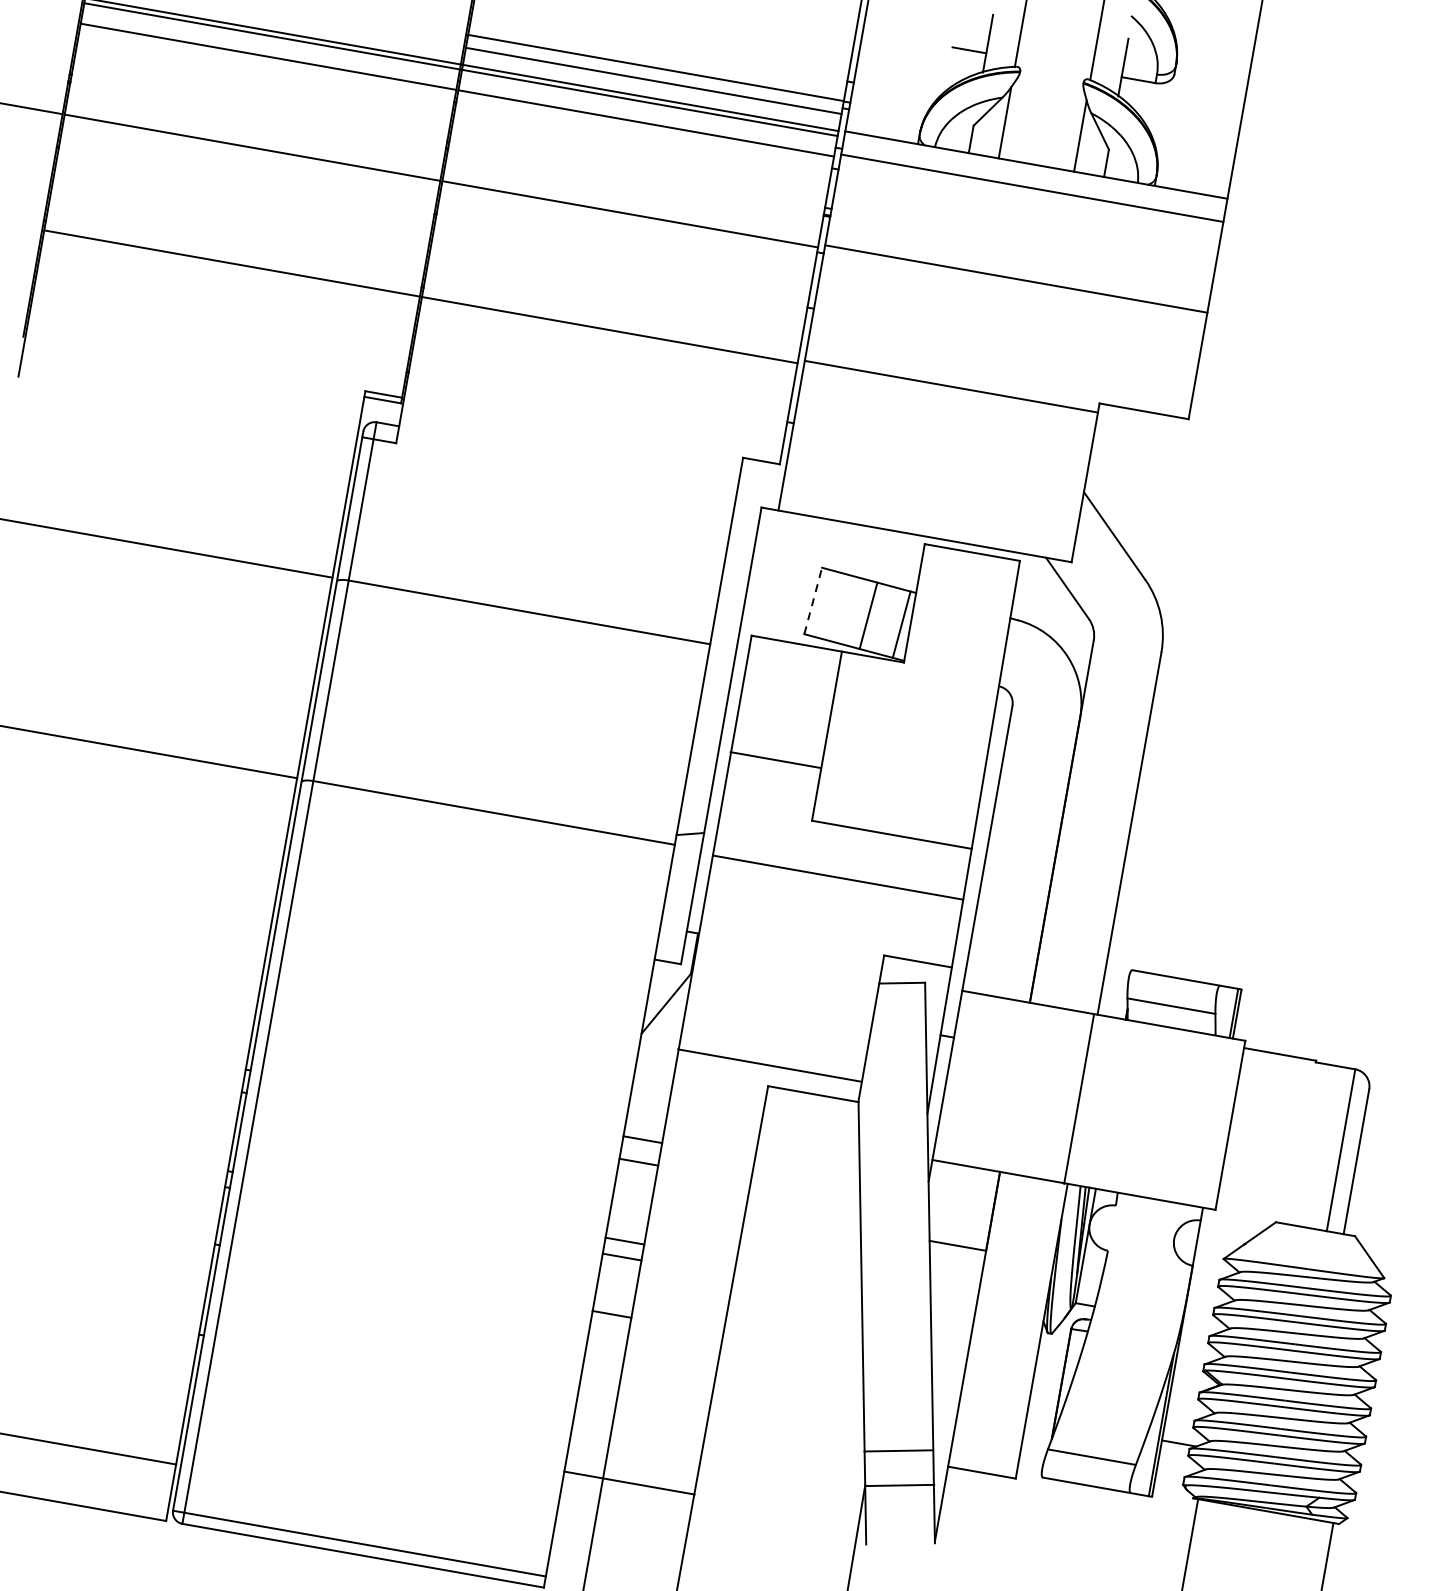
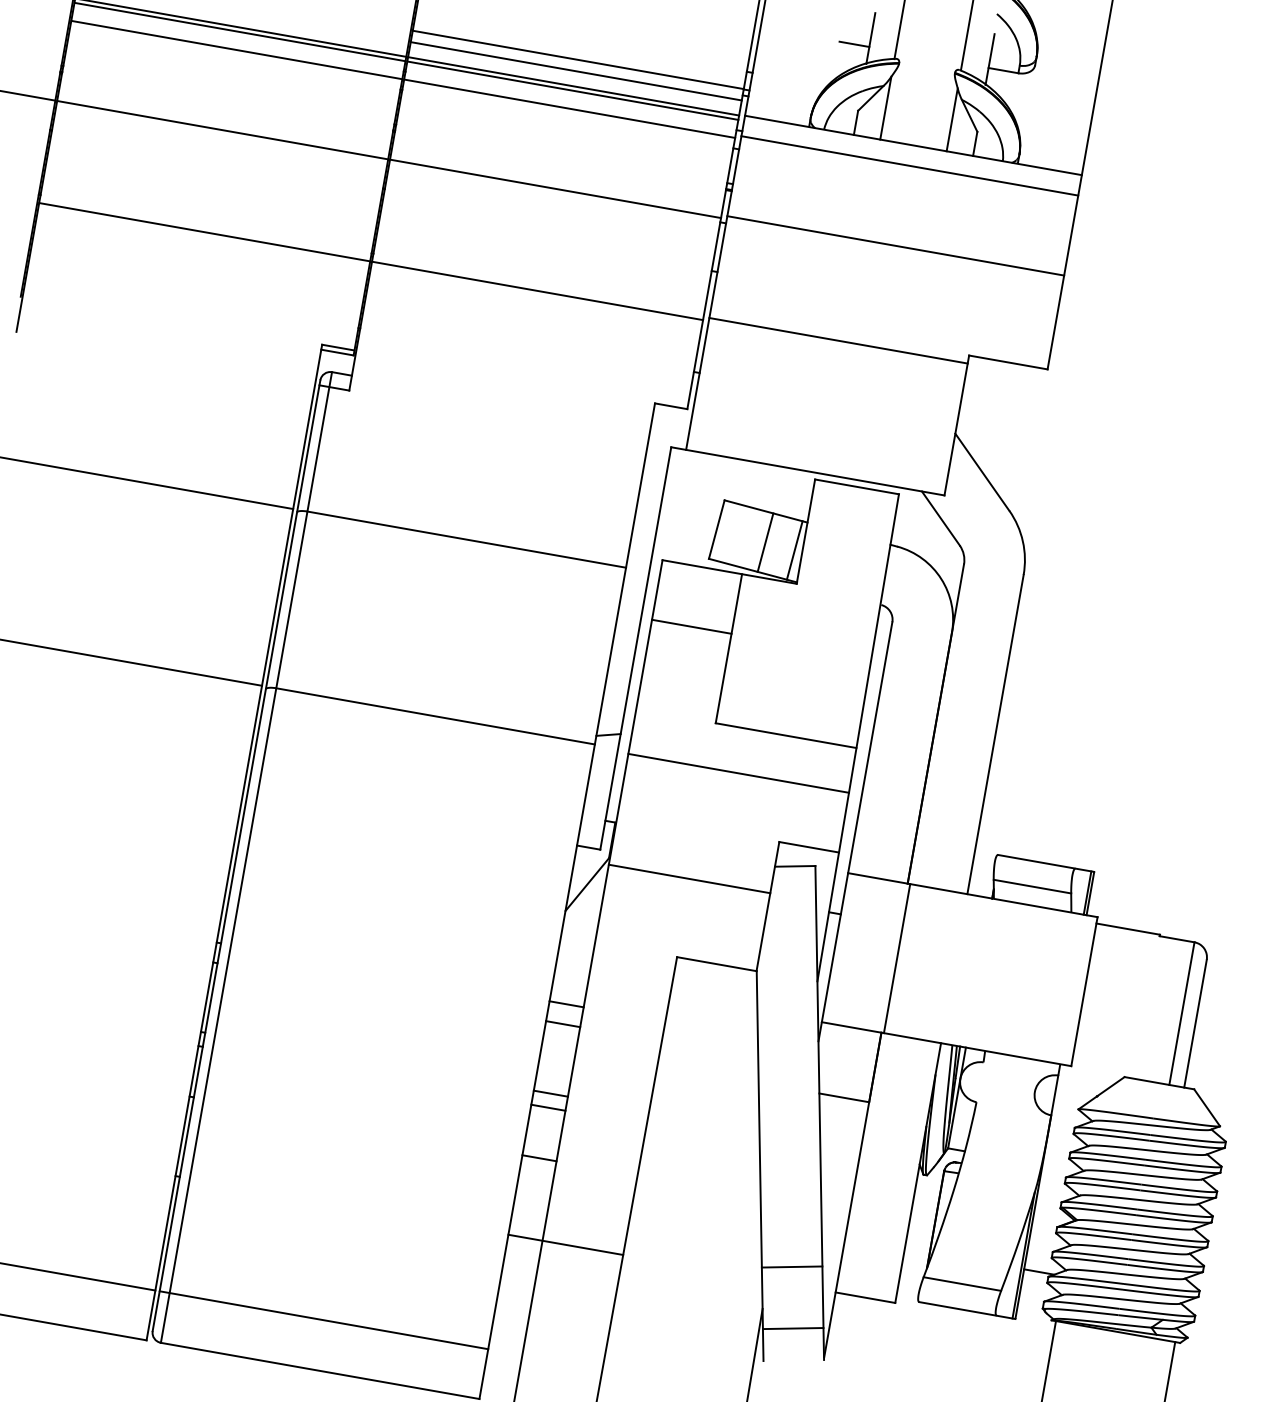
line: (812, 600) -> (716, 529), dashed -> solid
line: (775, 759) -> (691, 626), moved
line: (769, 1065) -> (689, 878), moved
line: (1078, 1099) -> (896, 958), moved
line: (898, 1450) -> (792, 1328), moved
line: (629, 1482) -> (565, 1244), moved
line: (899, 1484) -> (791, 1266), moved
line: (358, 1543) -> (323, 1320), moved

